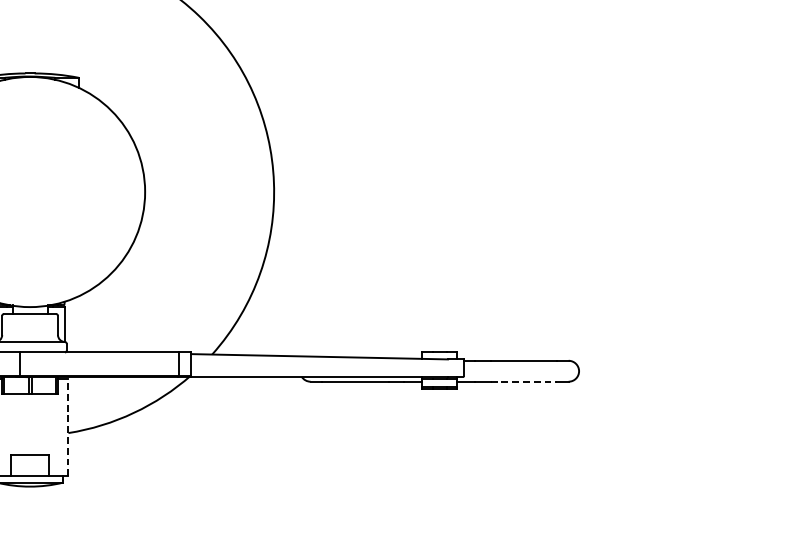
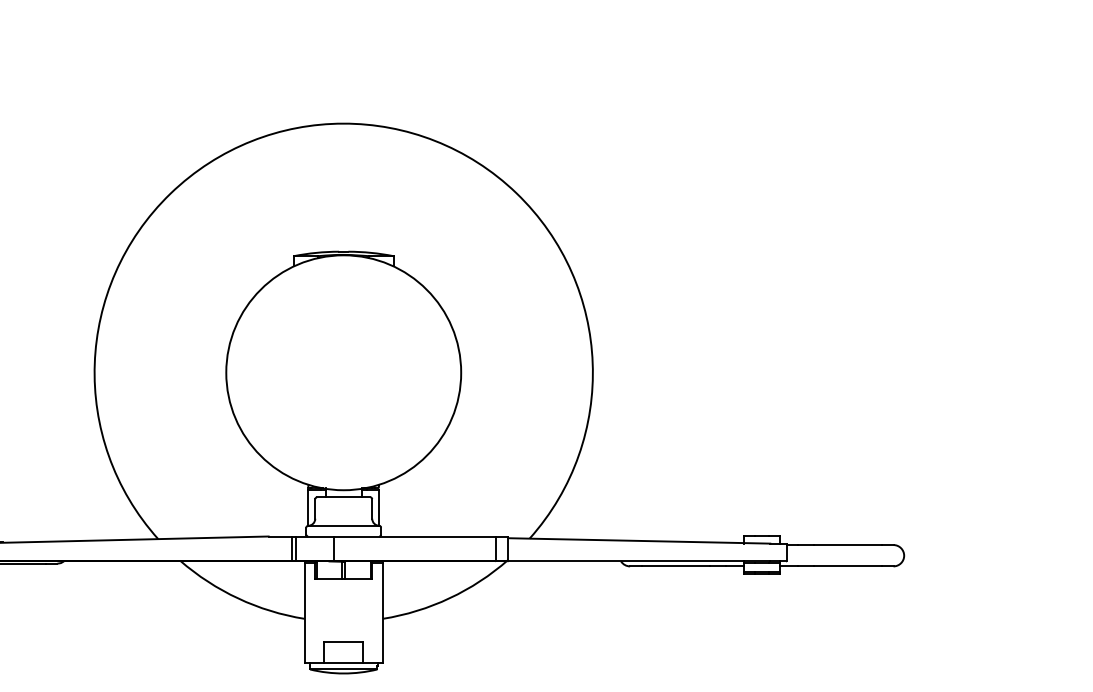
line: (524, 381) -> (848, 566), dashed -> solid
line: (68, 427) -> (382, 613), dashed -> solid

